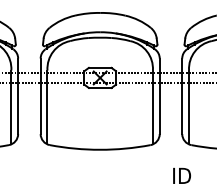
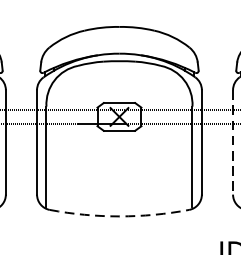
line: (182, 96) -> (233, 142), solid -> dashed
arc: (100, 149) -> (119, 215), solid -> dashed

